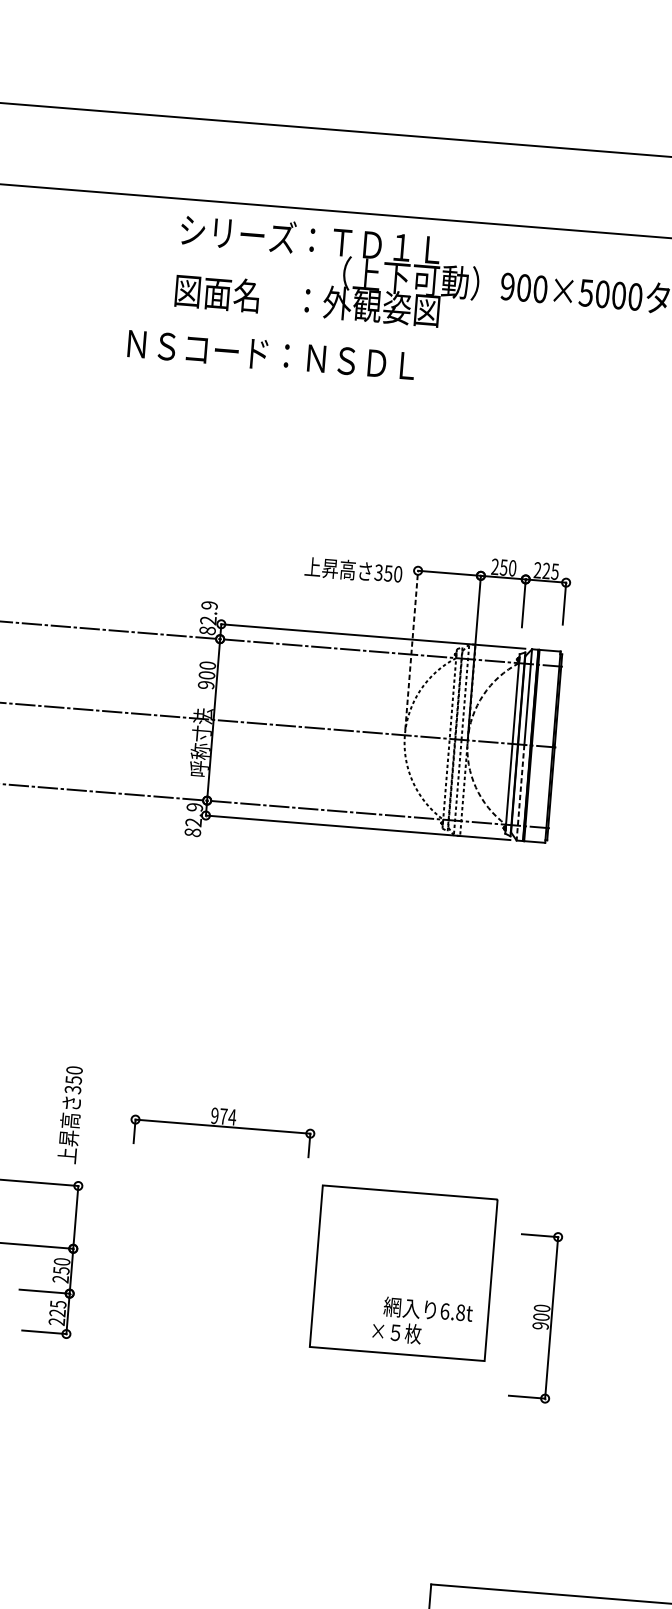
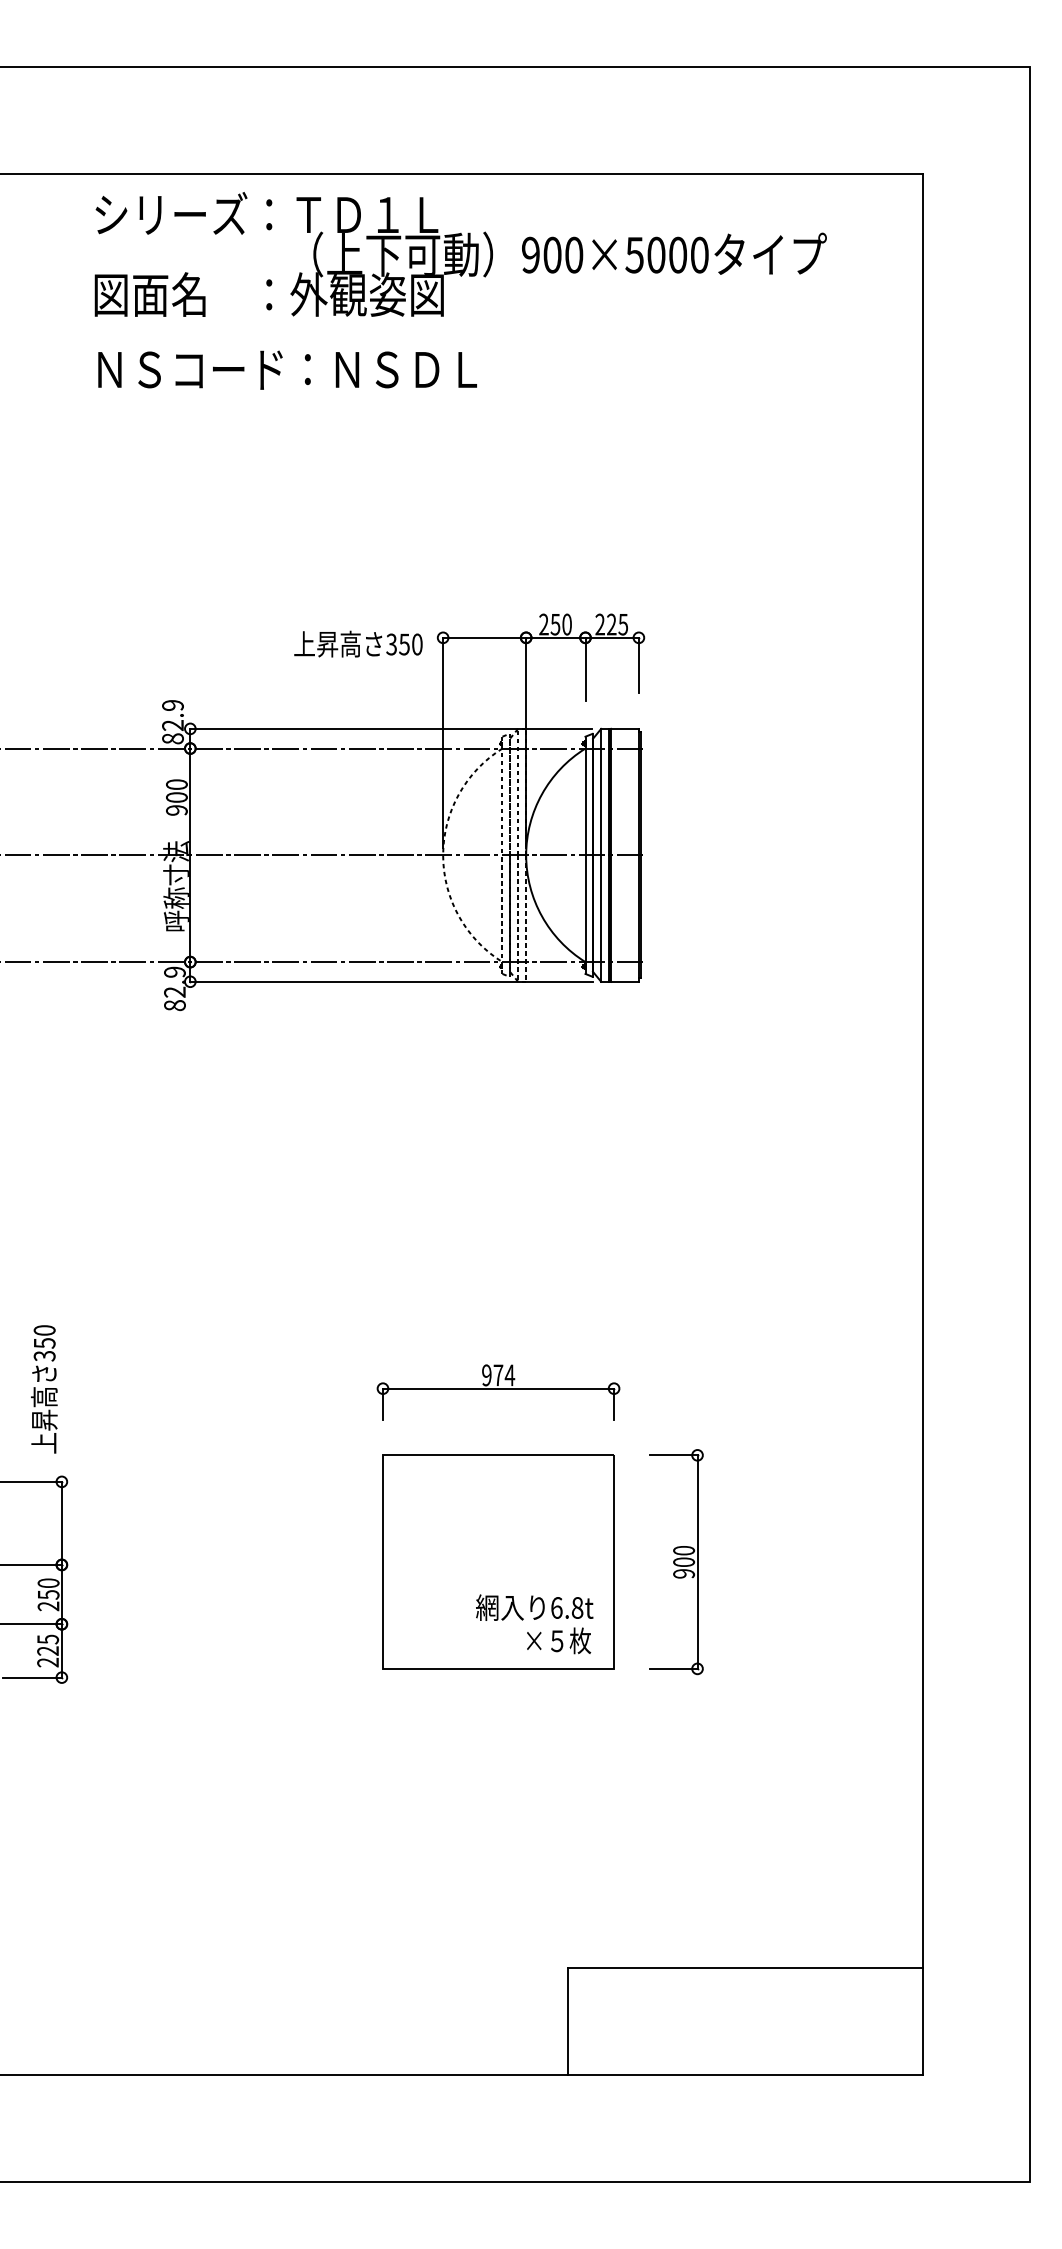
text: (271, 354) -> (287, 369), moved
line: (411, 649) -> (443, 742), dashed -> solid
arc: (467, 740) -> (526, 855), dashed -> solid
line: (520, 793) -> (601, 919), dashed -> solid
part: (222, 1129) -> (498, 1392), moved
part: (535, 1316) -> (676, 1562), moved
text: (397, 1332) -> (559, 1640), moved

